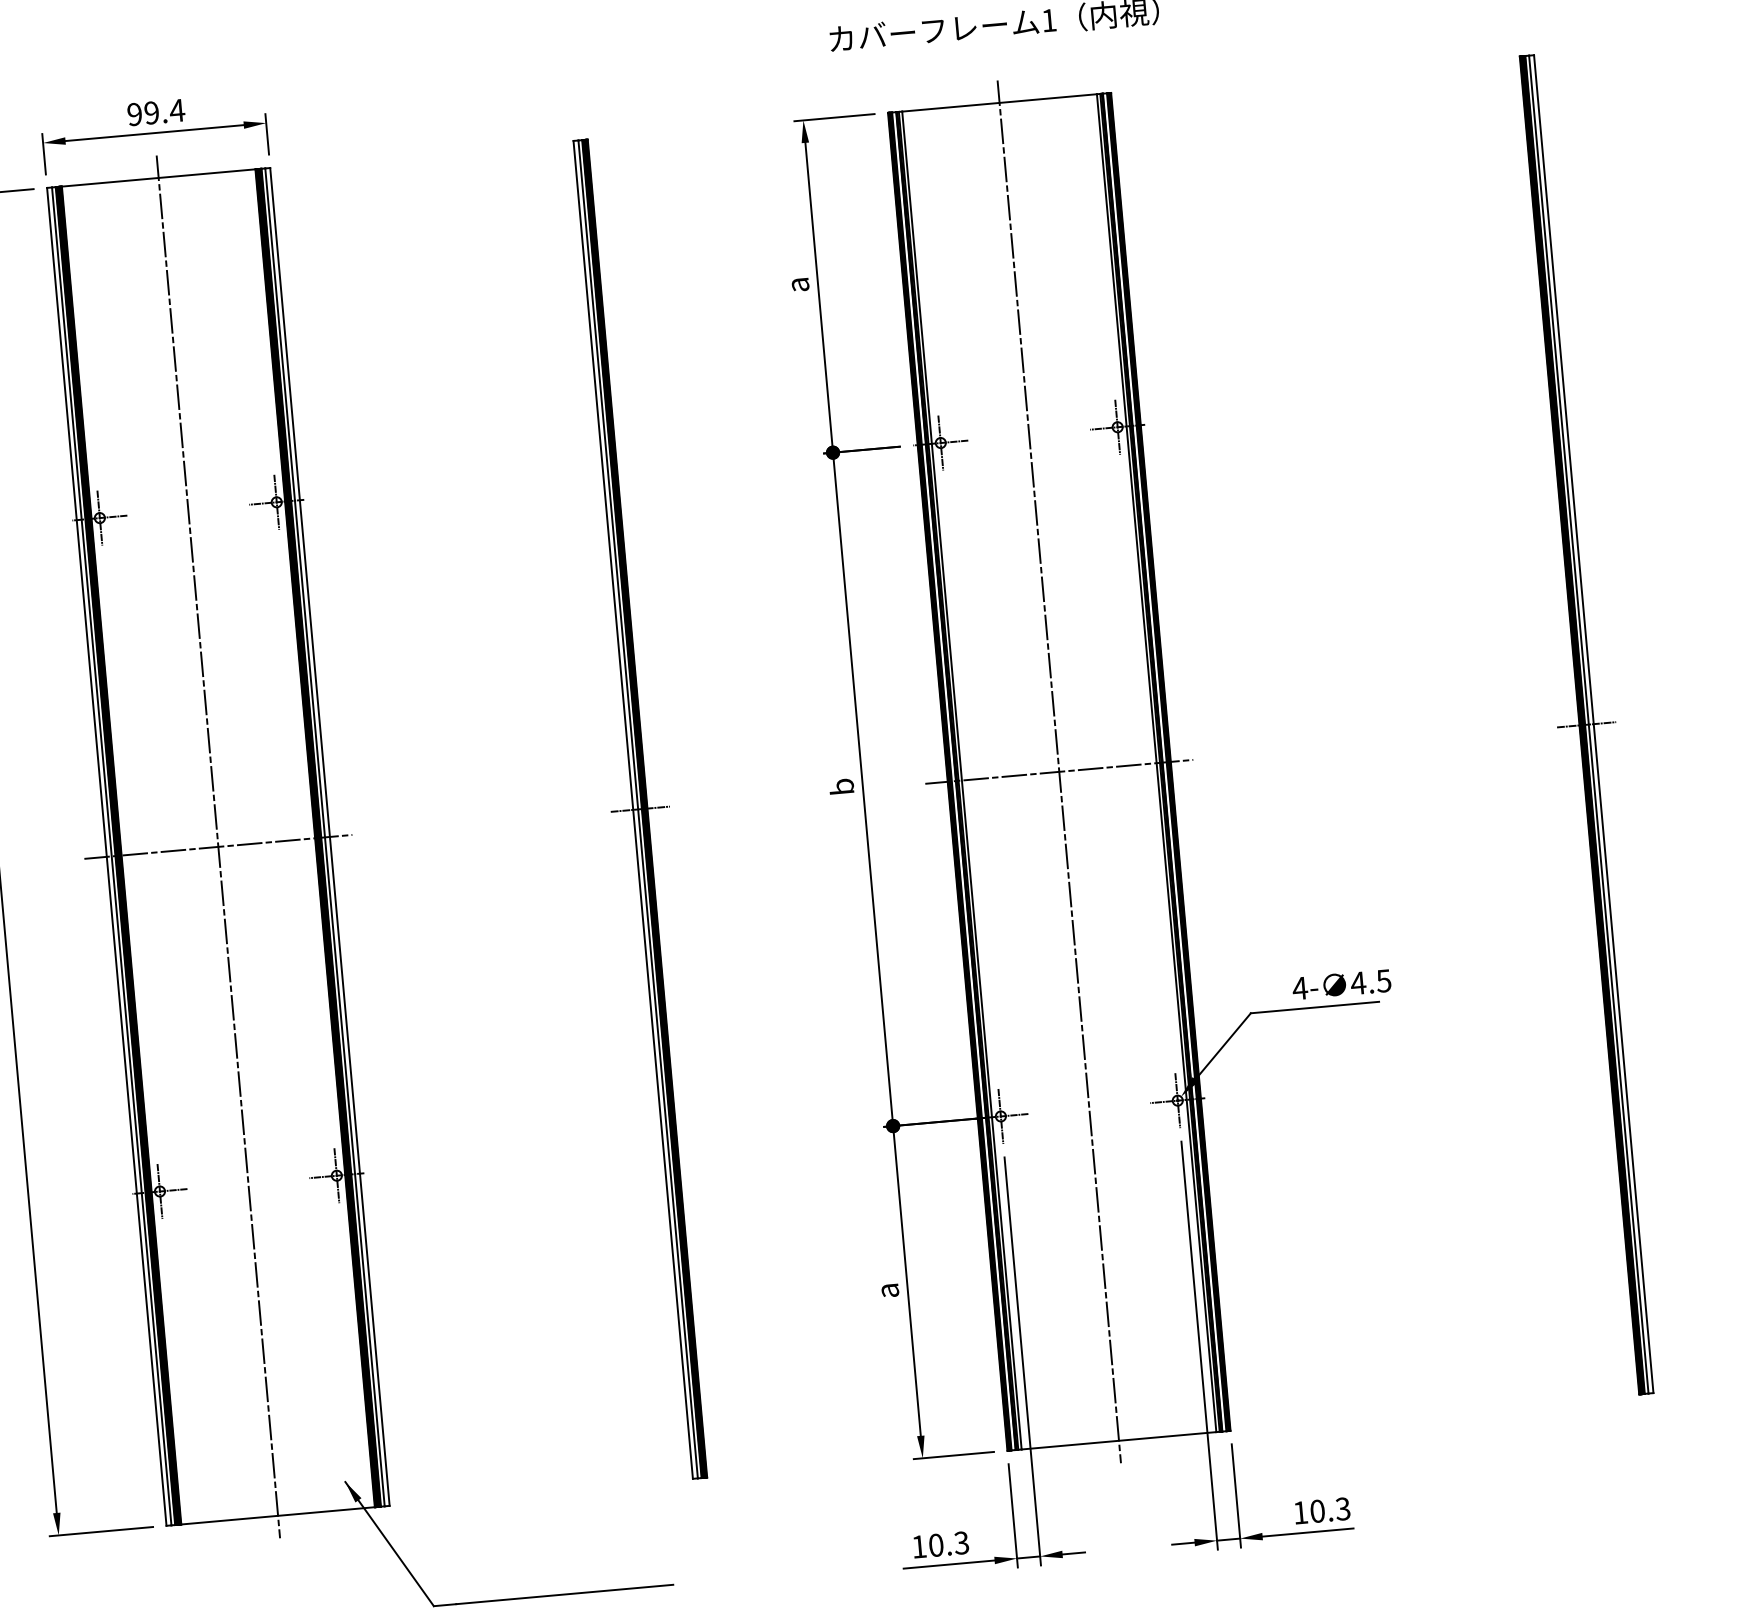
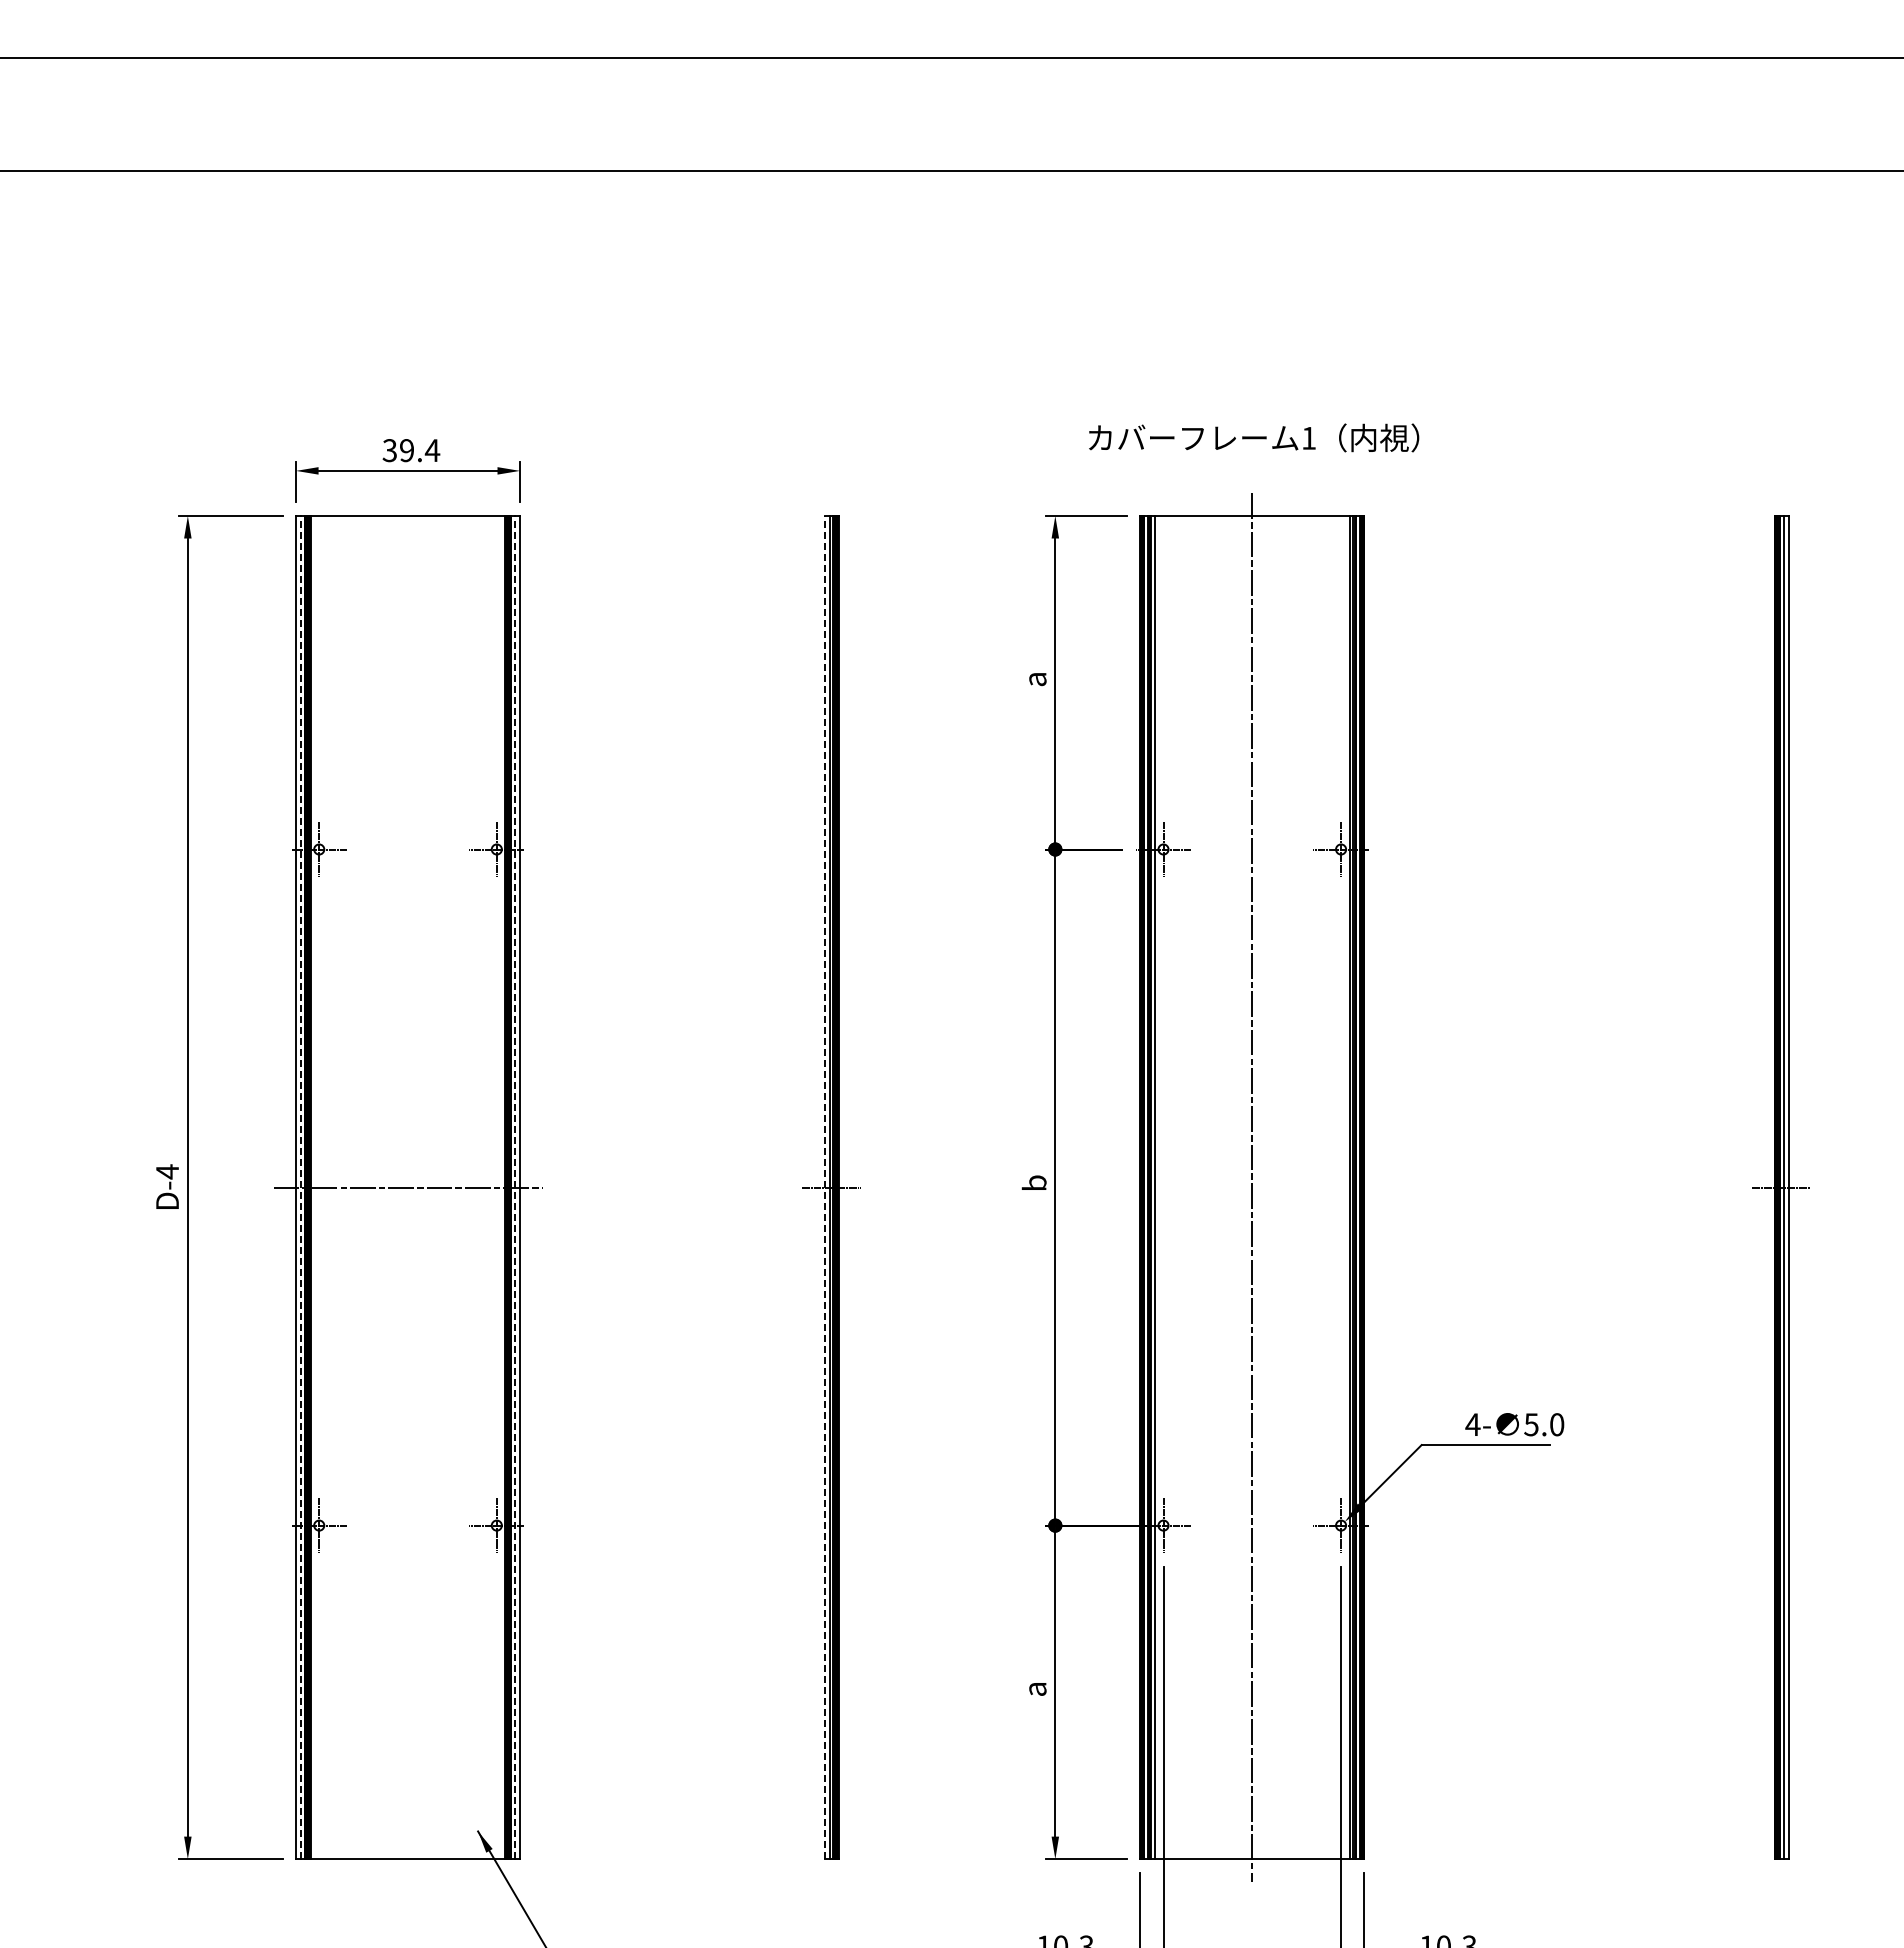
text: (134, 114) -> (389, 450), 99.4 -> 39.4
line: (1058, 771) -> (1251, 1187), removed
line: (633, 809) -> (824, 1187), solid -> dashed
line: (325, 837) -> (515, 1187), solid -> dashed
line: (218, 846) -> (408, 1187), removed
line: (111, 856) -> (300, 1187), solid -> dashed
text: (1370, 981) -> (1543, 1424), 4.5 -> 5.0

